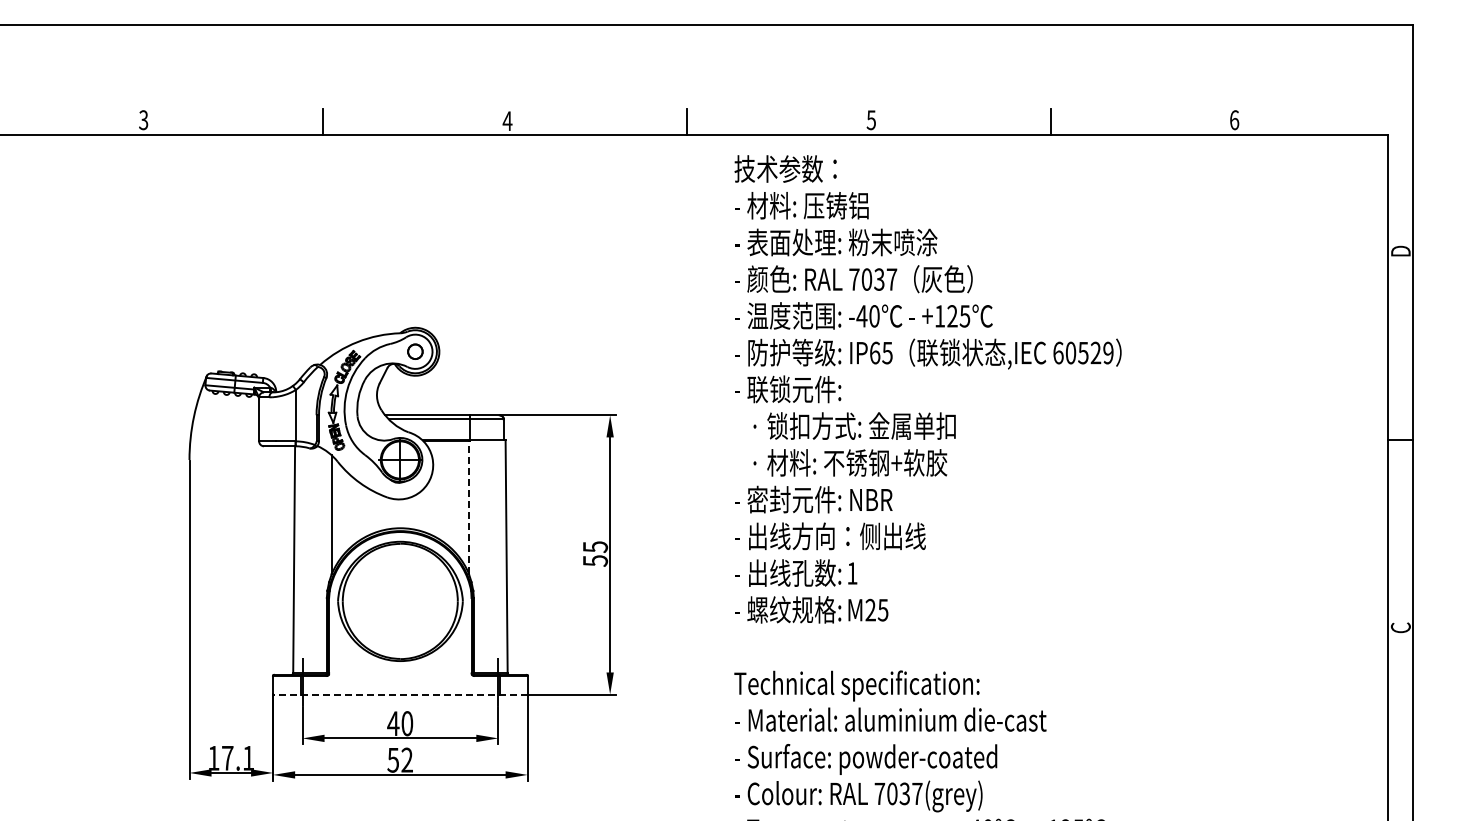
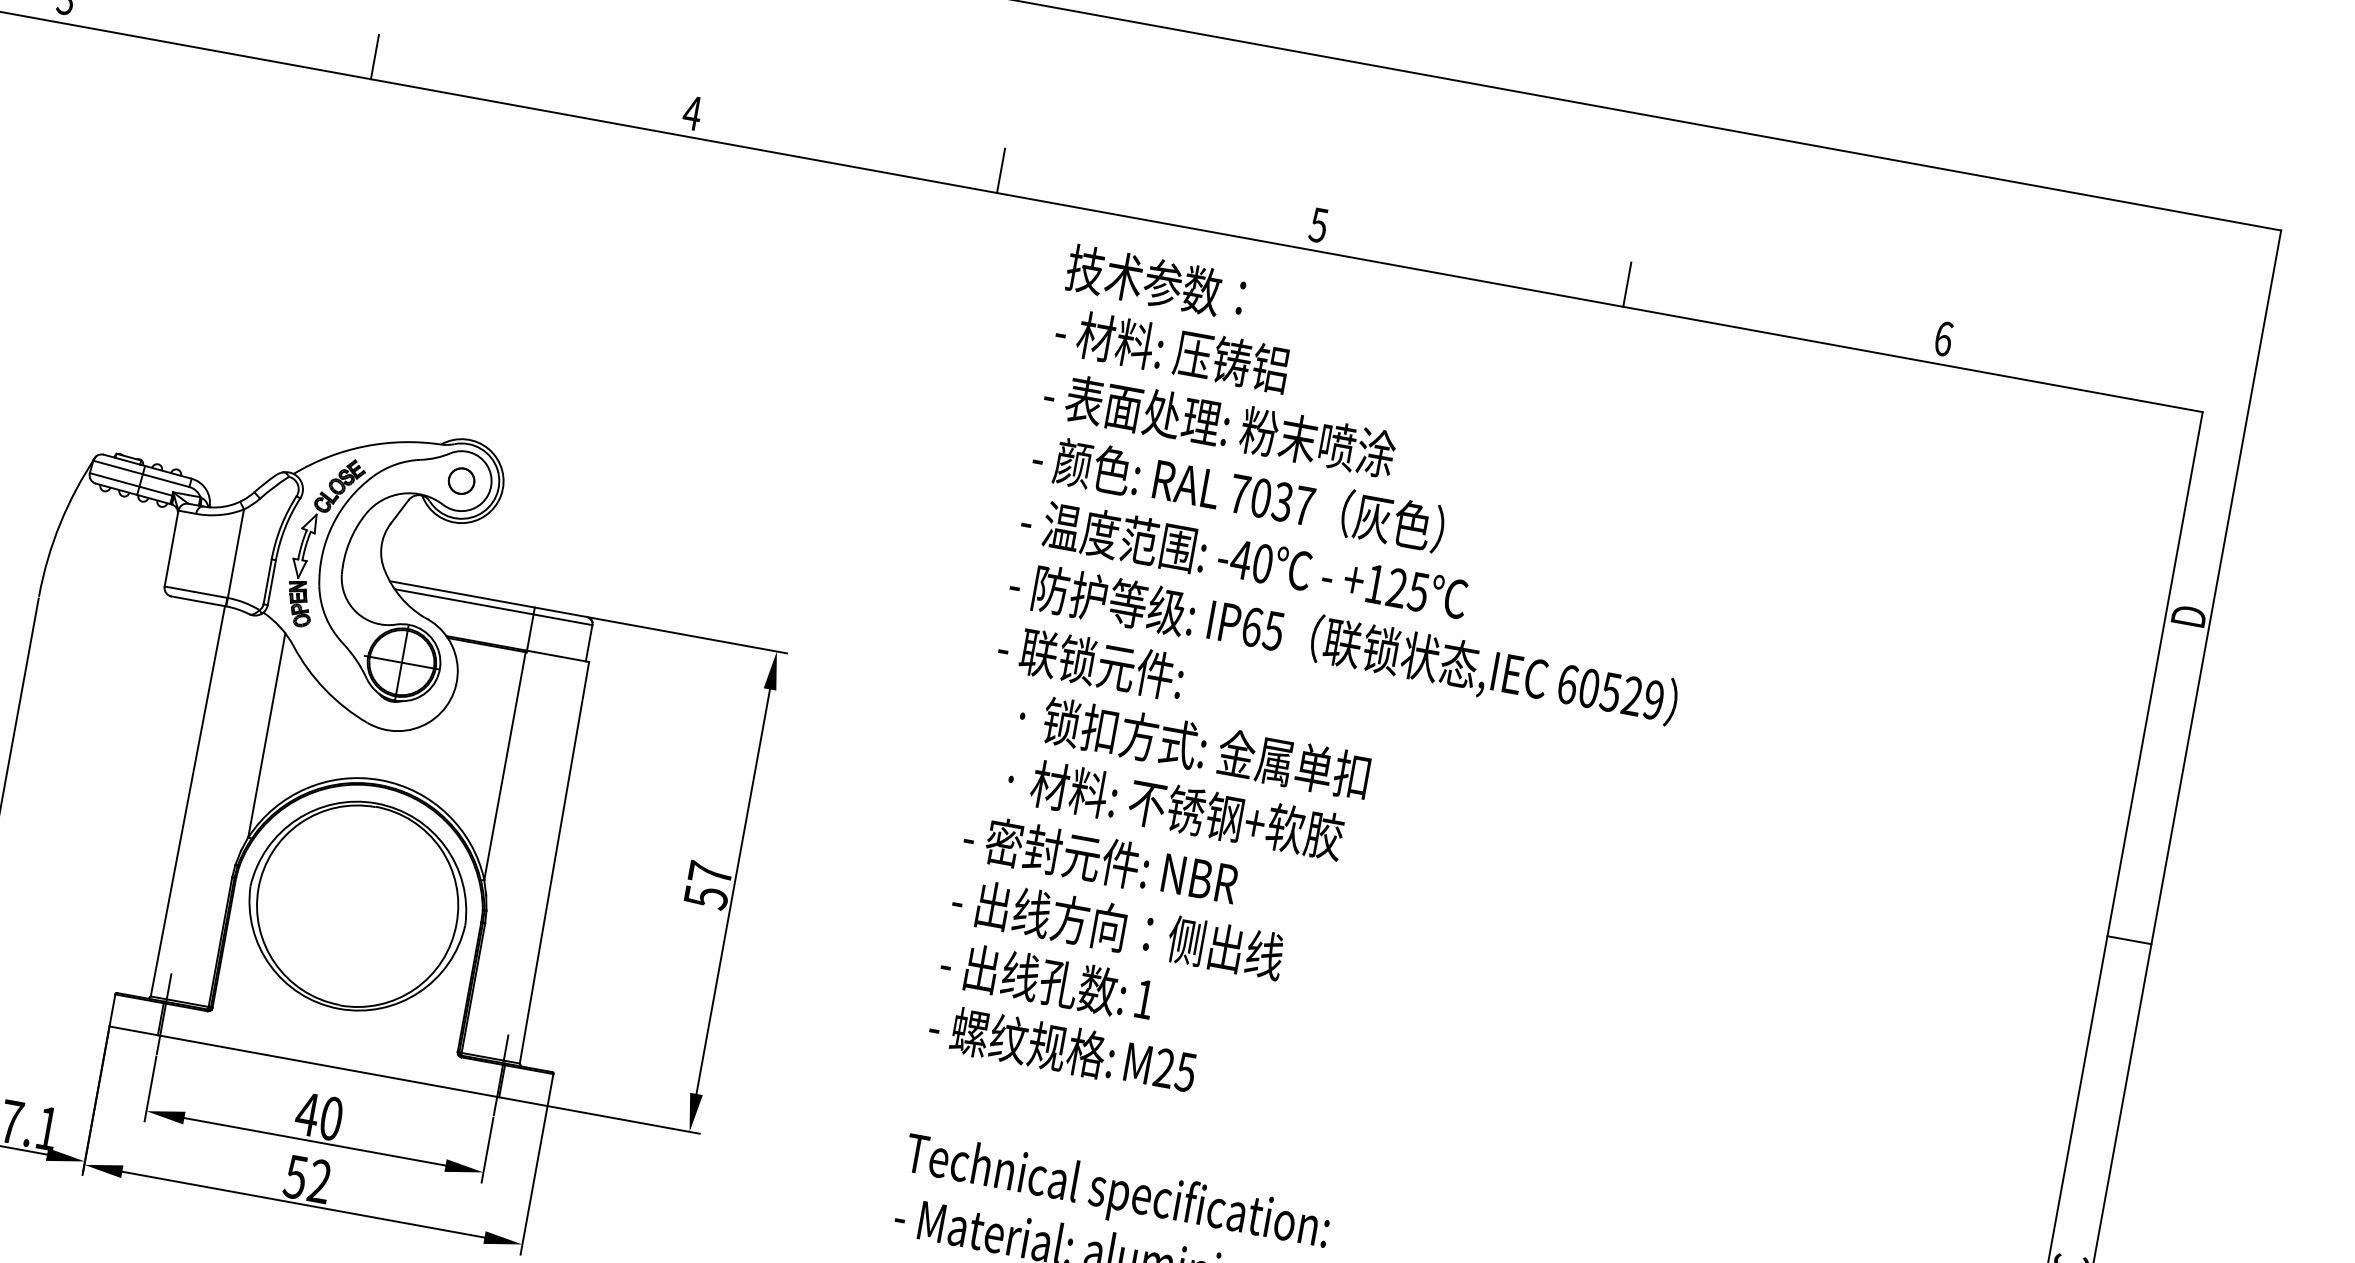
line: (468, 507) -> (504, 765), dashed -> solid
text: (595, 547) -> (710, 874), 55 -> 57
line: (399, 694) -> (327, 1065), dashed -> solid

